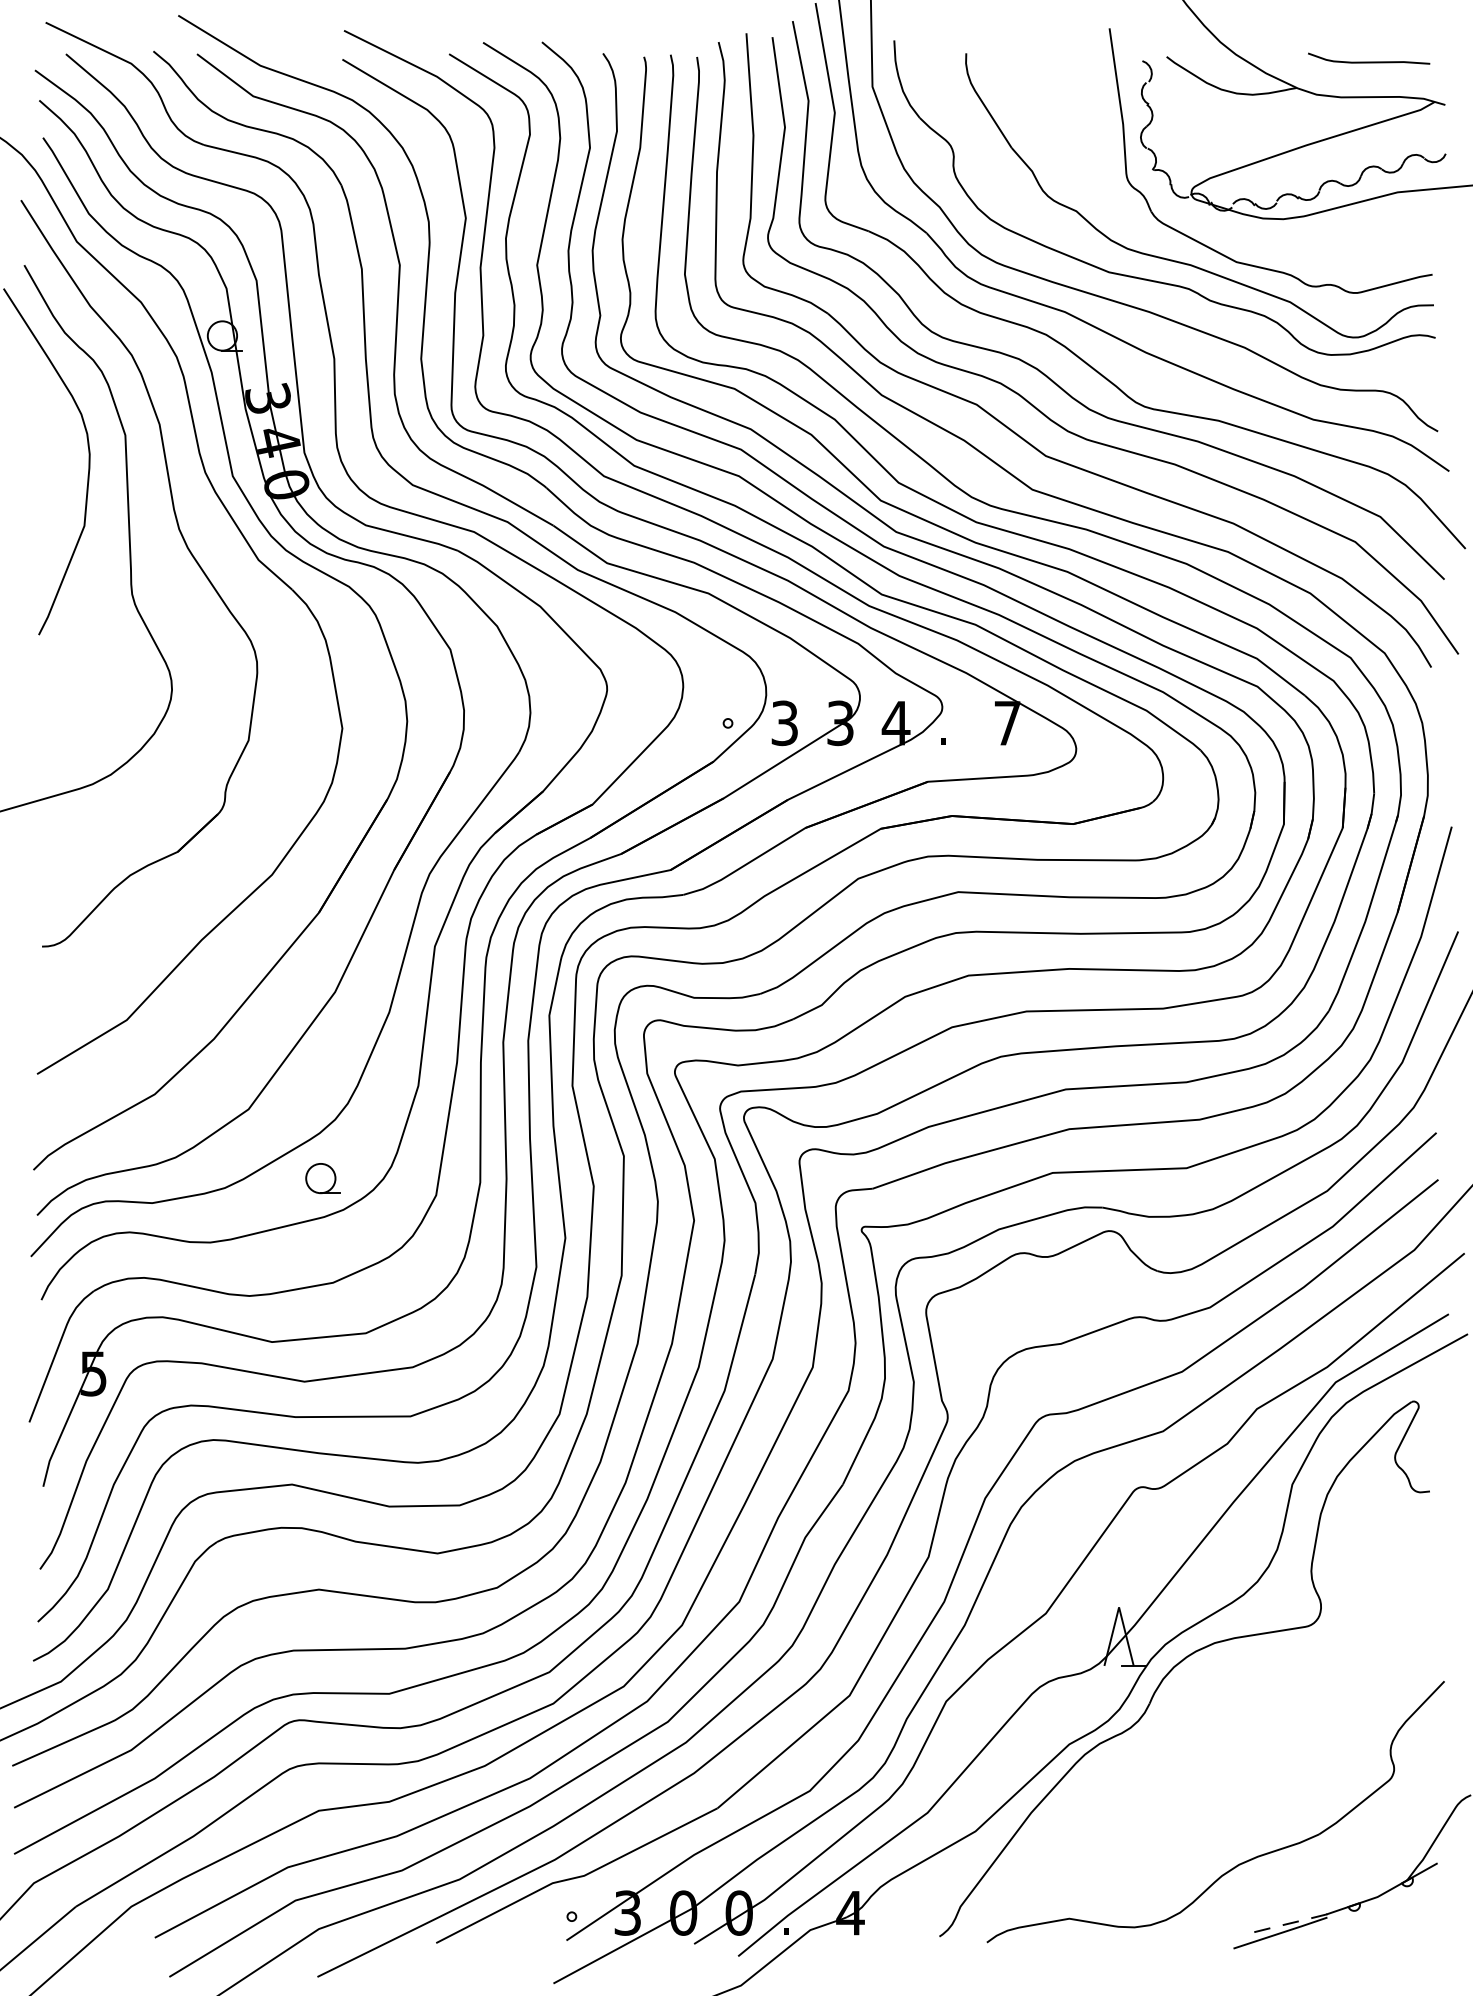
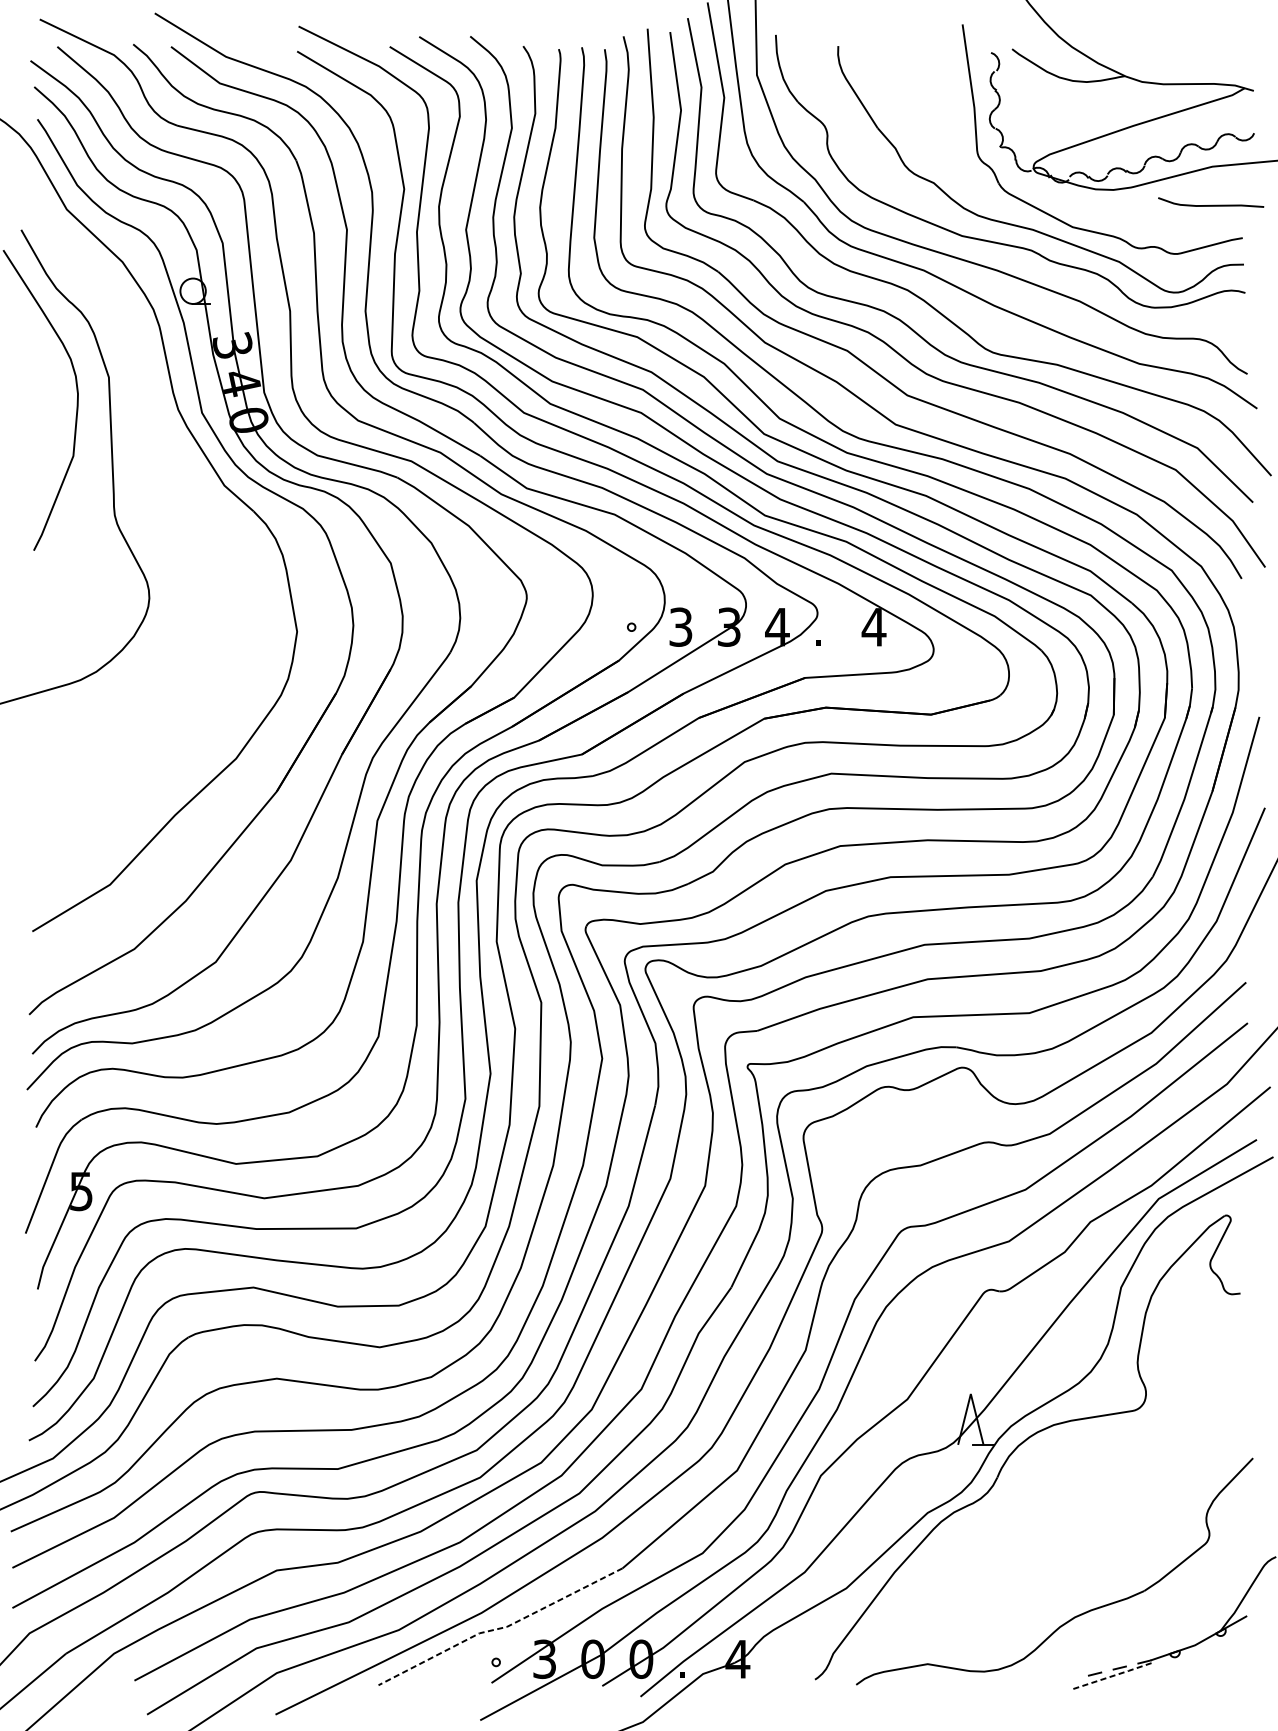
curve: (1369, 61) -> (1211, 204), moved
part: (187, 549) -> (162, 476), removed
text: (1007, 723) -> (874, 627), 7 -> 4
part: (322, 1178) -> (279, 1022), removed
line: (577, 1877) -> (501, 1628), solid -> dashed
line: (1280, 1933) -> (1110, 1676), solid -> dashed

